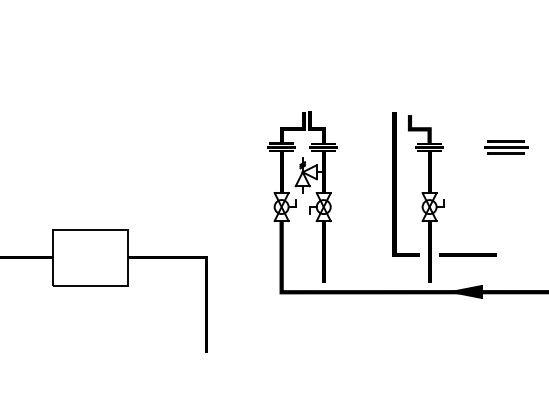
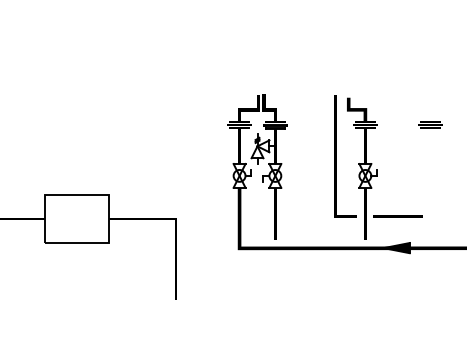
part: (506, 146) -> (430, 124), size x0.62

